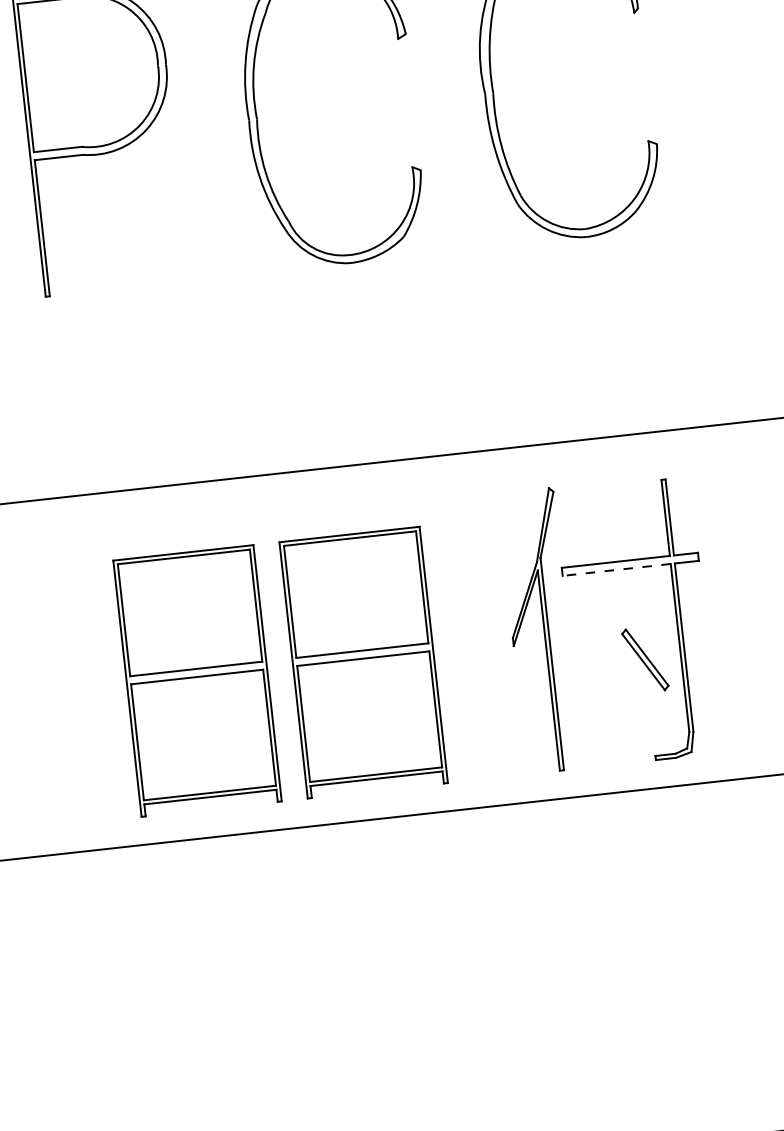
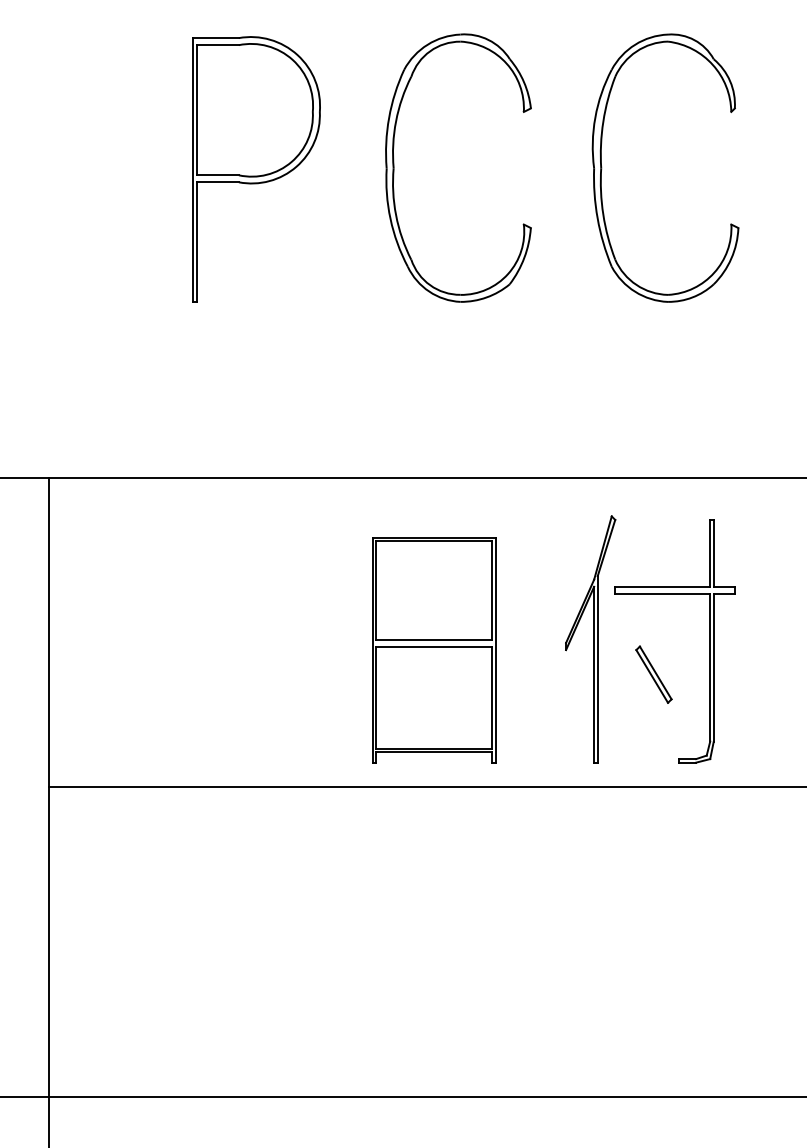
line: (616, 569) -> (662, 593), dashed -> solid
part: (644, 659) -> (653, 674), moved
part: (197, 681) -> (288, 650), removed

